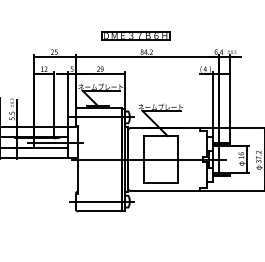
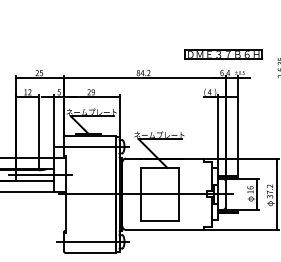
part: (135, 35) -> (223, 54), moved

